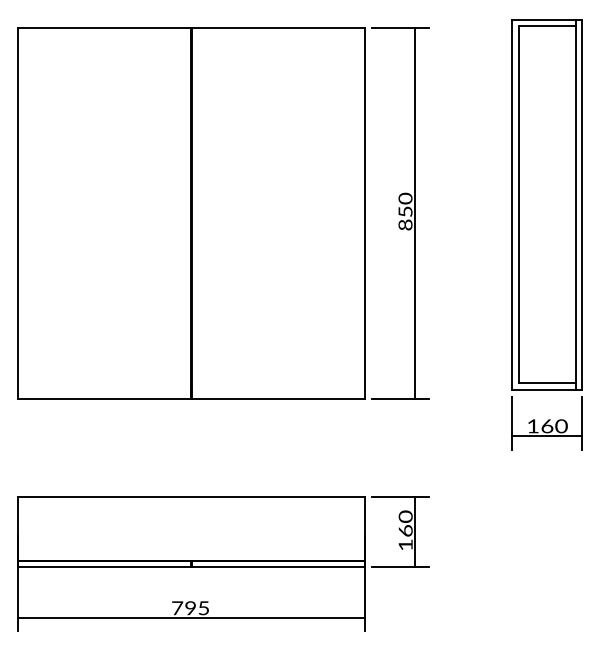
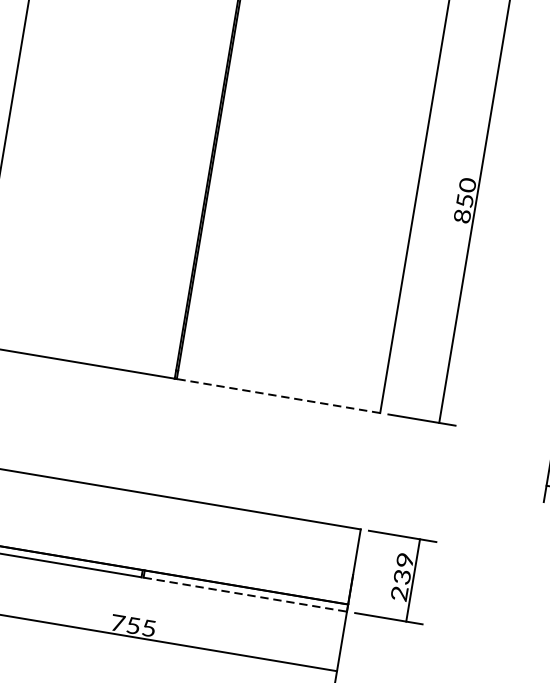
line: (278, 398) -> (278, 395), solid -> dashed
text: (405, 530) -> (402, 576), 160 -> 239
line: (279, 567) -> (246, 595), solid -> dashed
text: (190, 608) -> (133, 626), 795 -> 755

